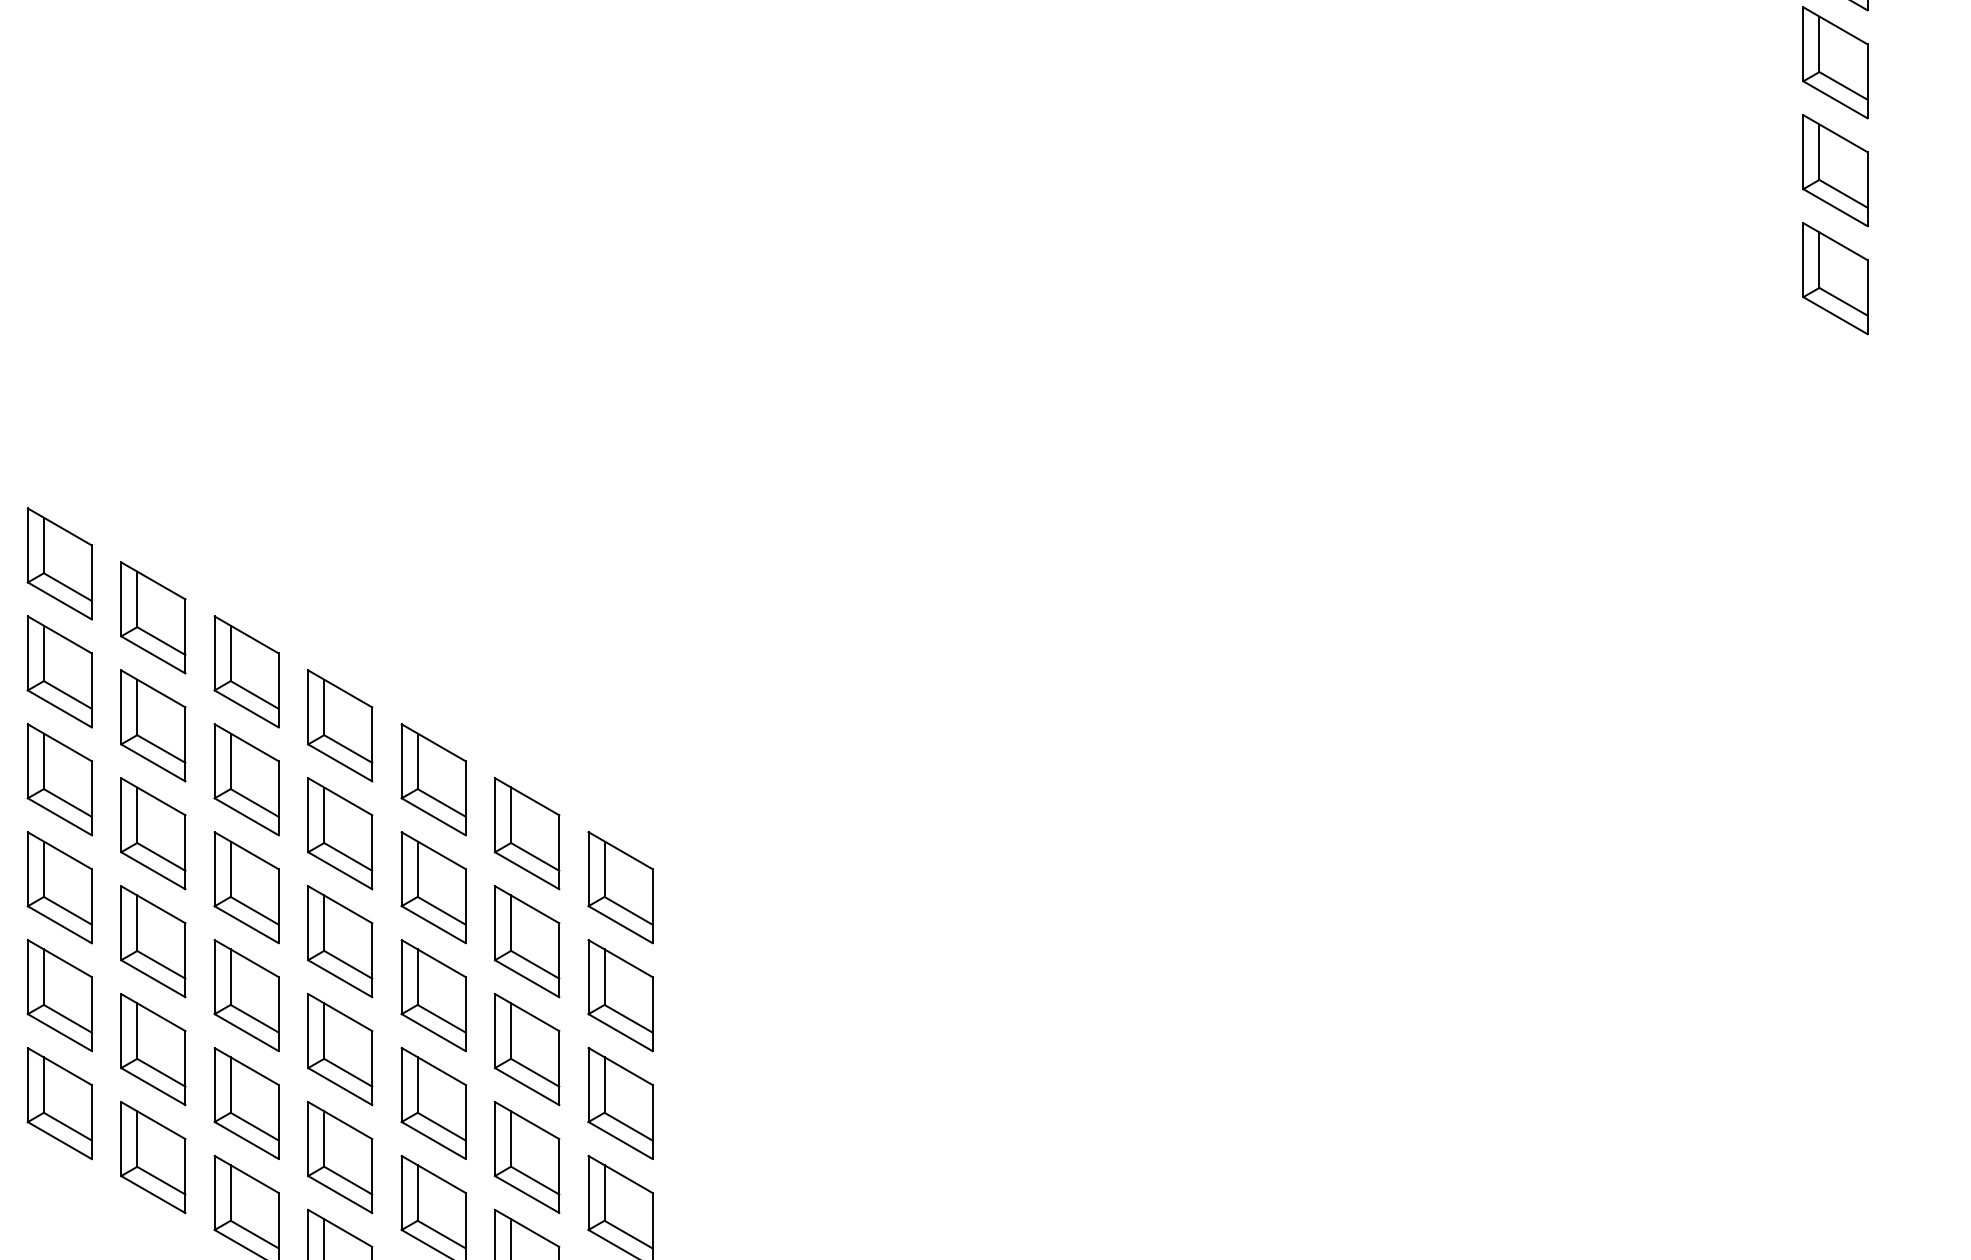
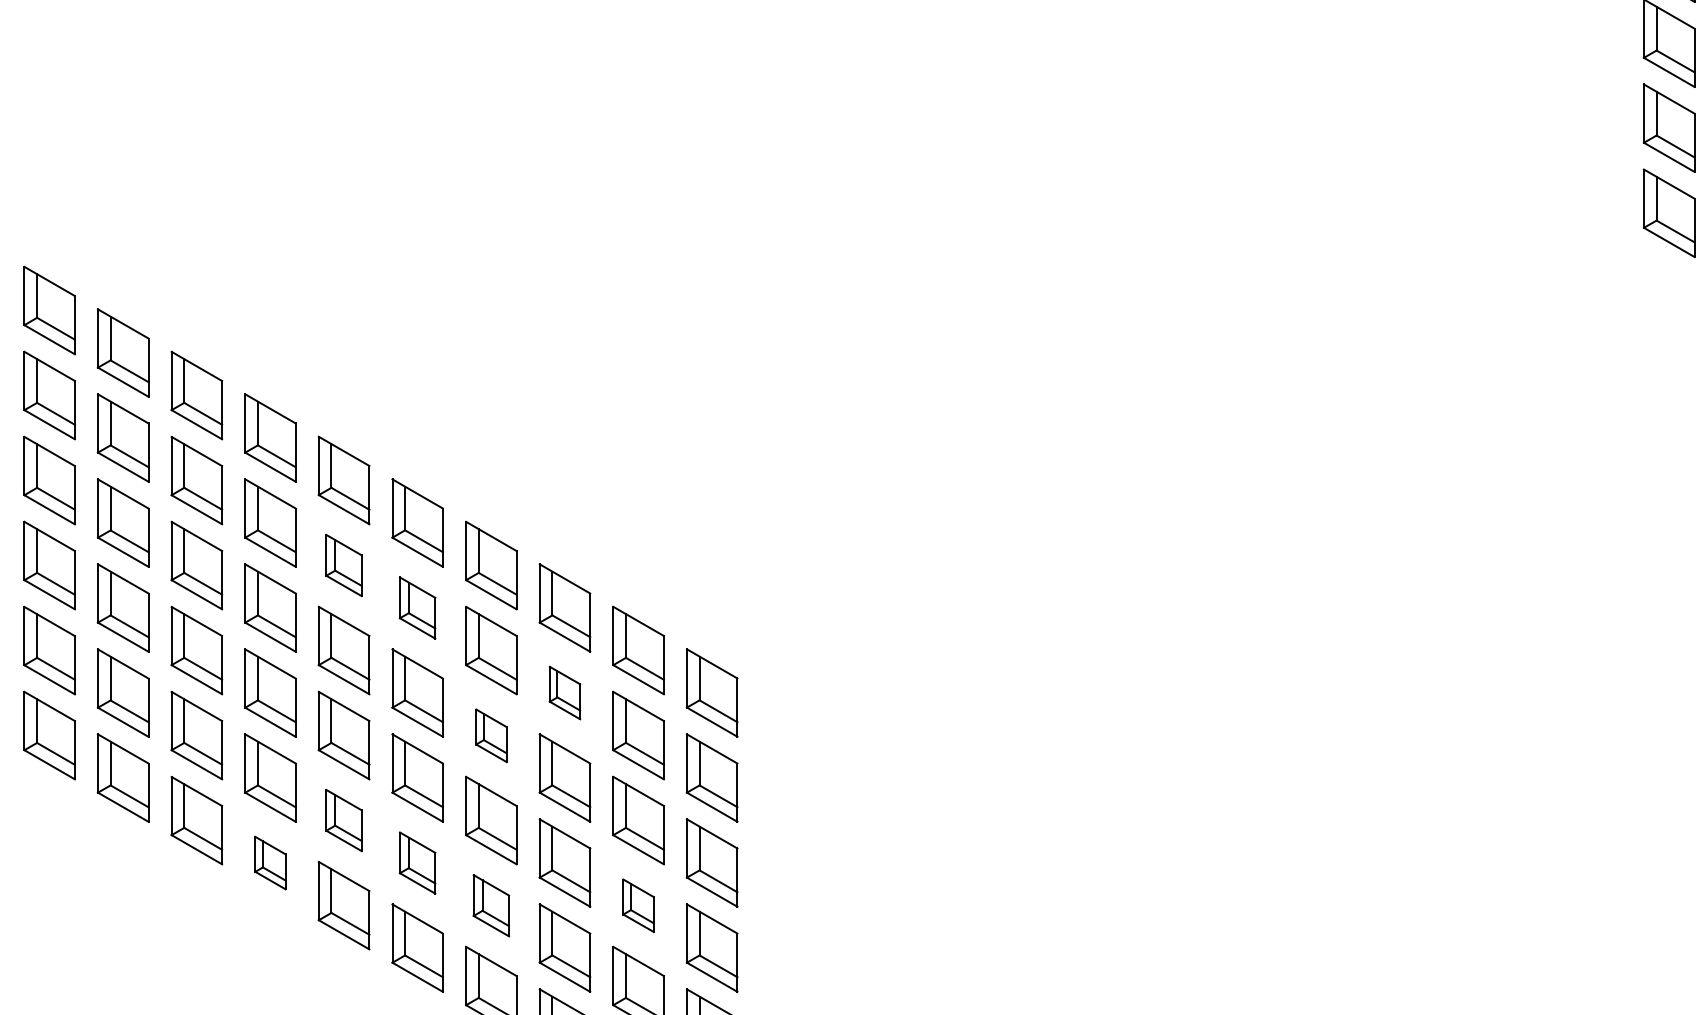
part: (152, 725) -> (343, 565), size x0.7
part: (246, 779) -> (417, 607), size x0.7
part: (433, 886) -> (564, 692), size x0.6
part: (340, 941) -> (491, 735), size x0.6
part: (152, 1049) -> (343, 820), size x0.7
part: (59, 1102) -> (270, 862), size x0.6
part: (246, 1102) -> (417, 862), size x0.7
part: (340, 1157) -> (491, 905), size x0.7
part: (526, 1157) -> (638, 905), size x0.6

